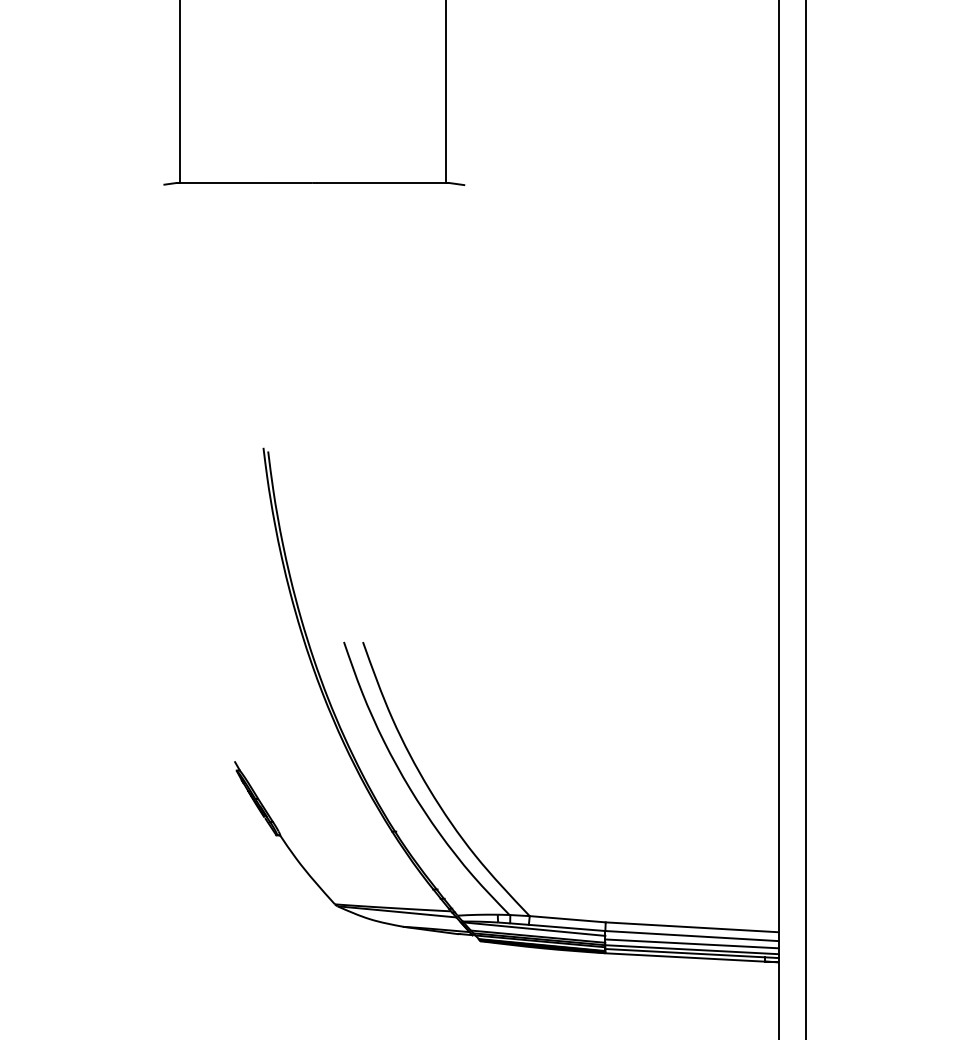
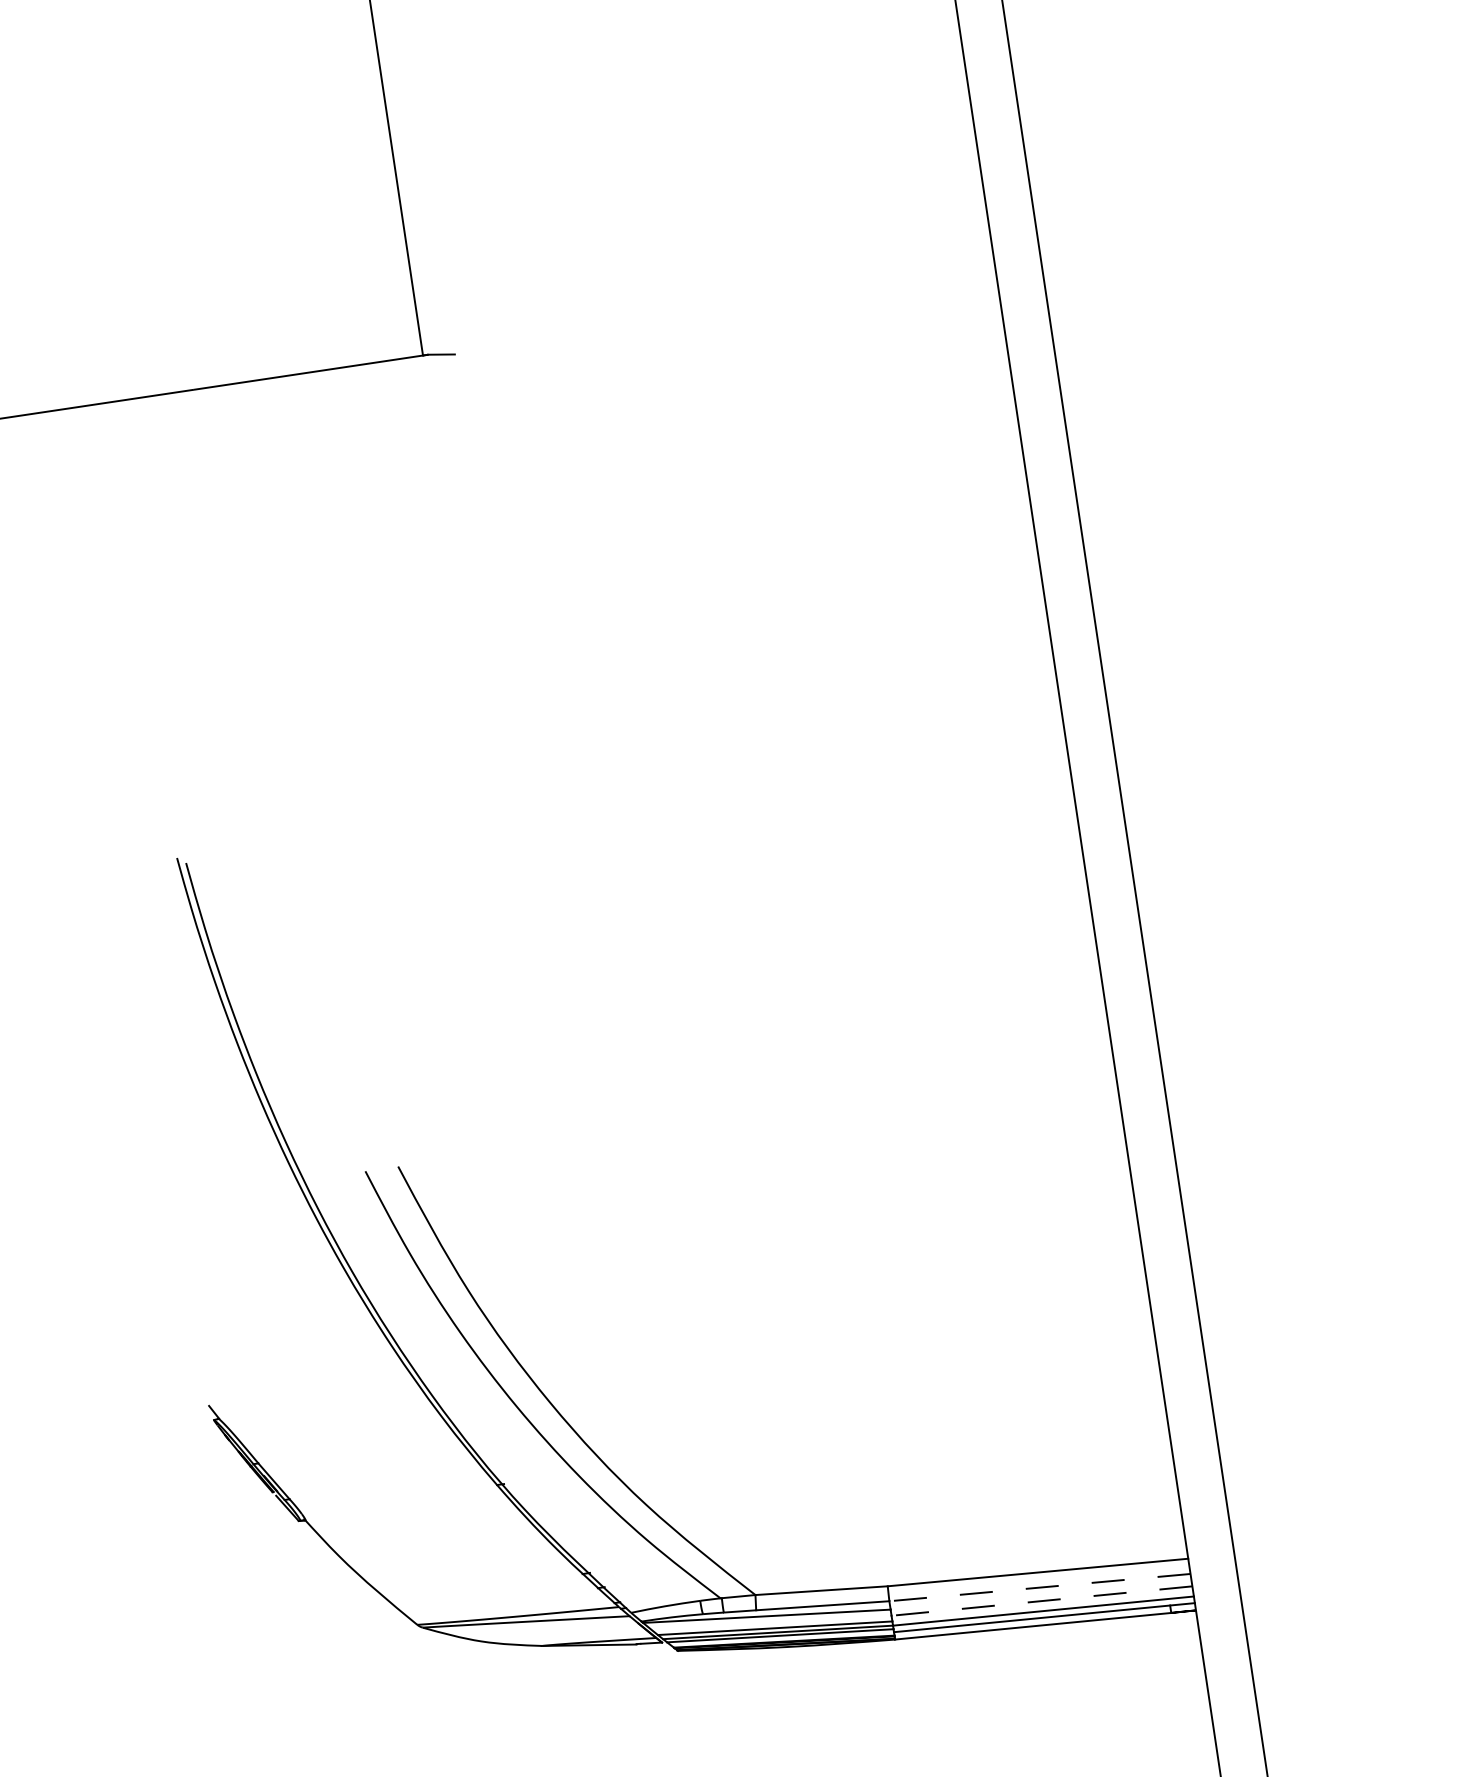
line: (692, 936) -> (1040, 1588), solid -> dashed
line: (692, 943) -> (1042, 1600), solid -> dashed

